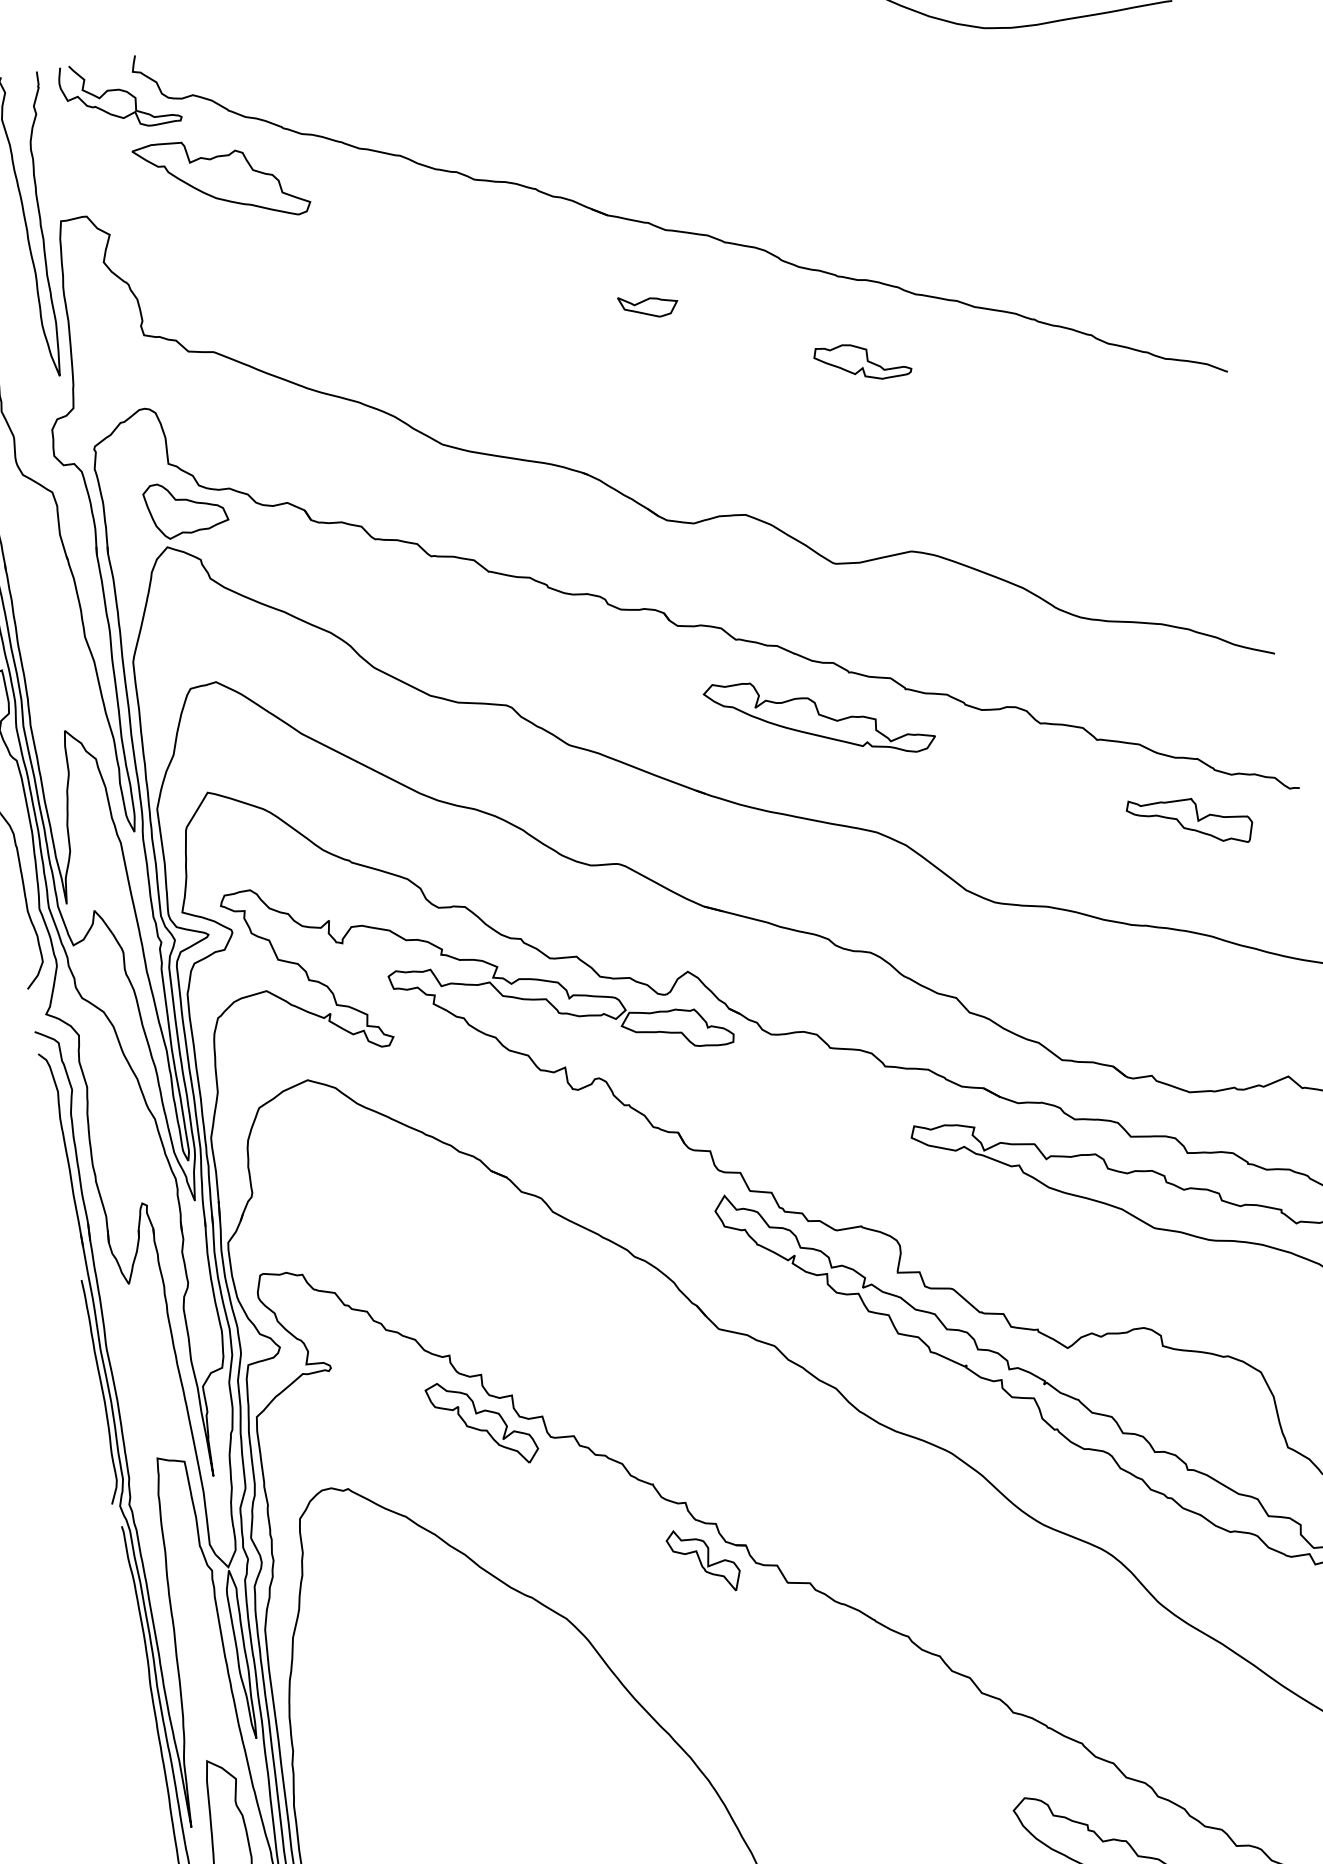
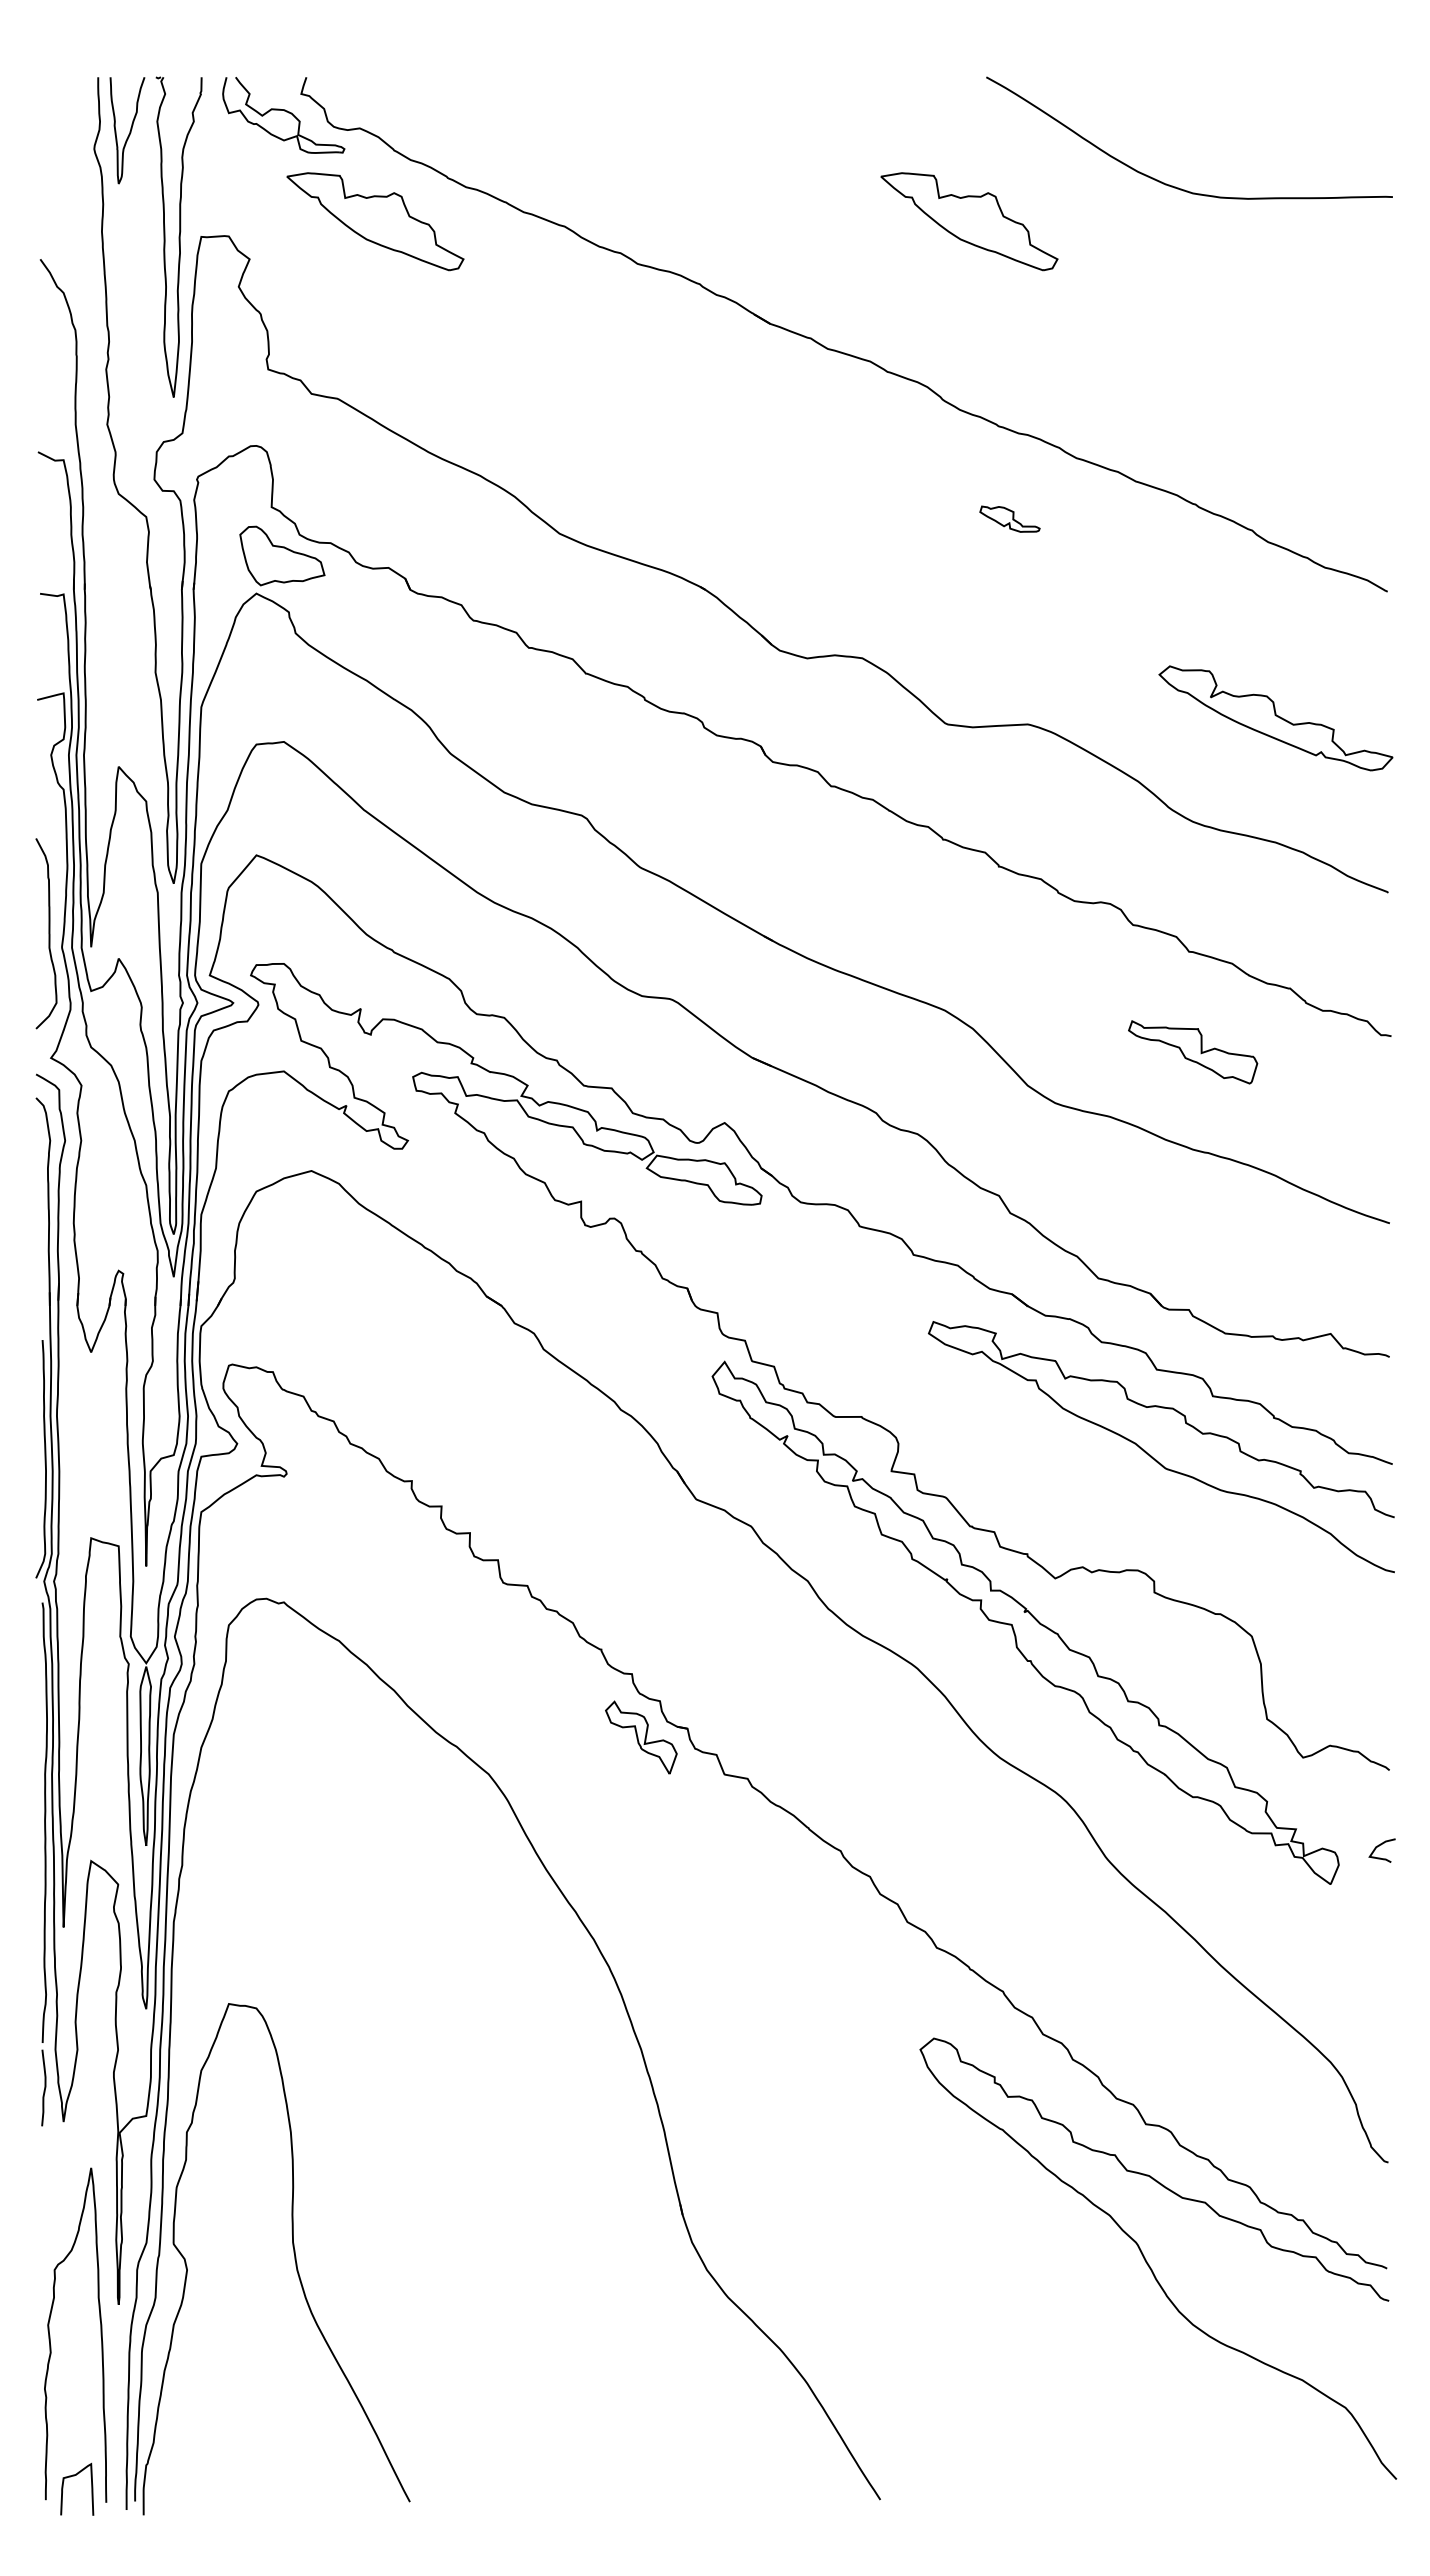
part: (778, 88) -> (969, 221), added
part: (647, 305) -> (796, 424), removed
part: (862, 362) -> (1009, 519), size x0.6
part: (819, 717) -> (1275, 718), moved
part: (1190, 821) -> (1193, 1052), moved
part: (482, 1422) -> (434, 1556), removed

